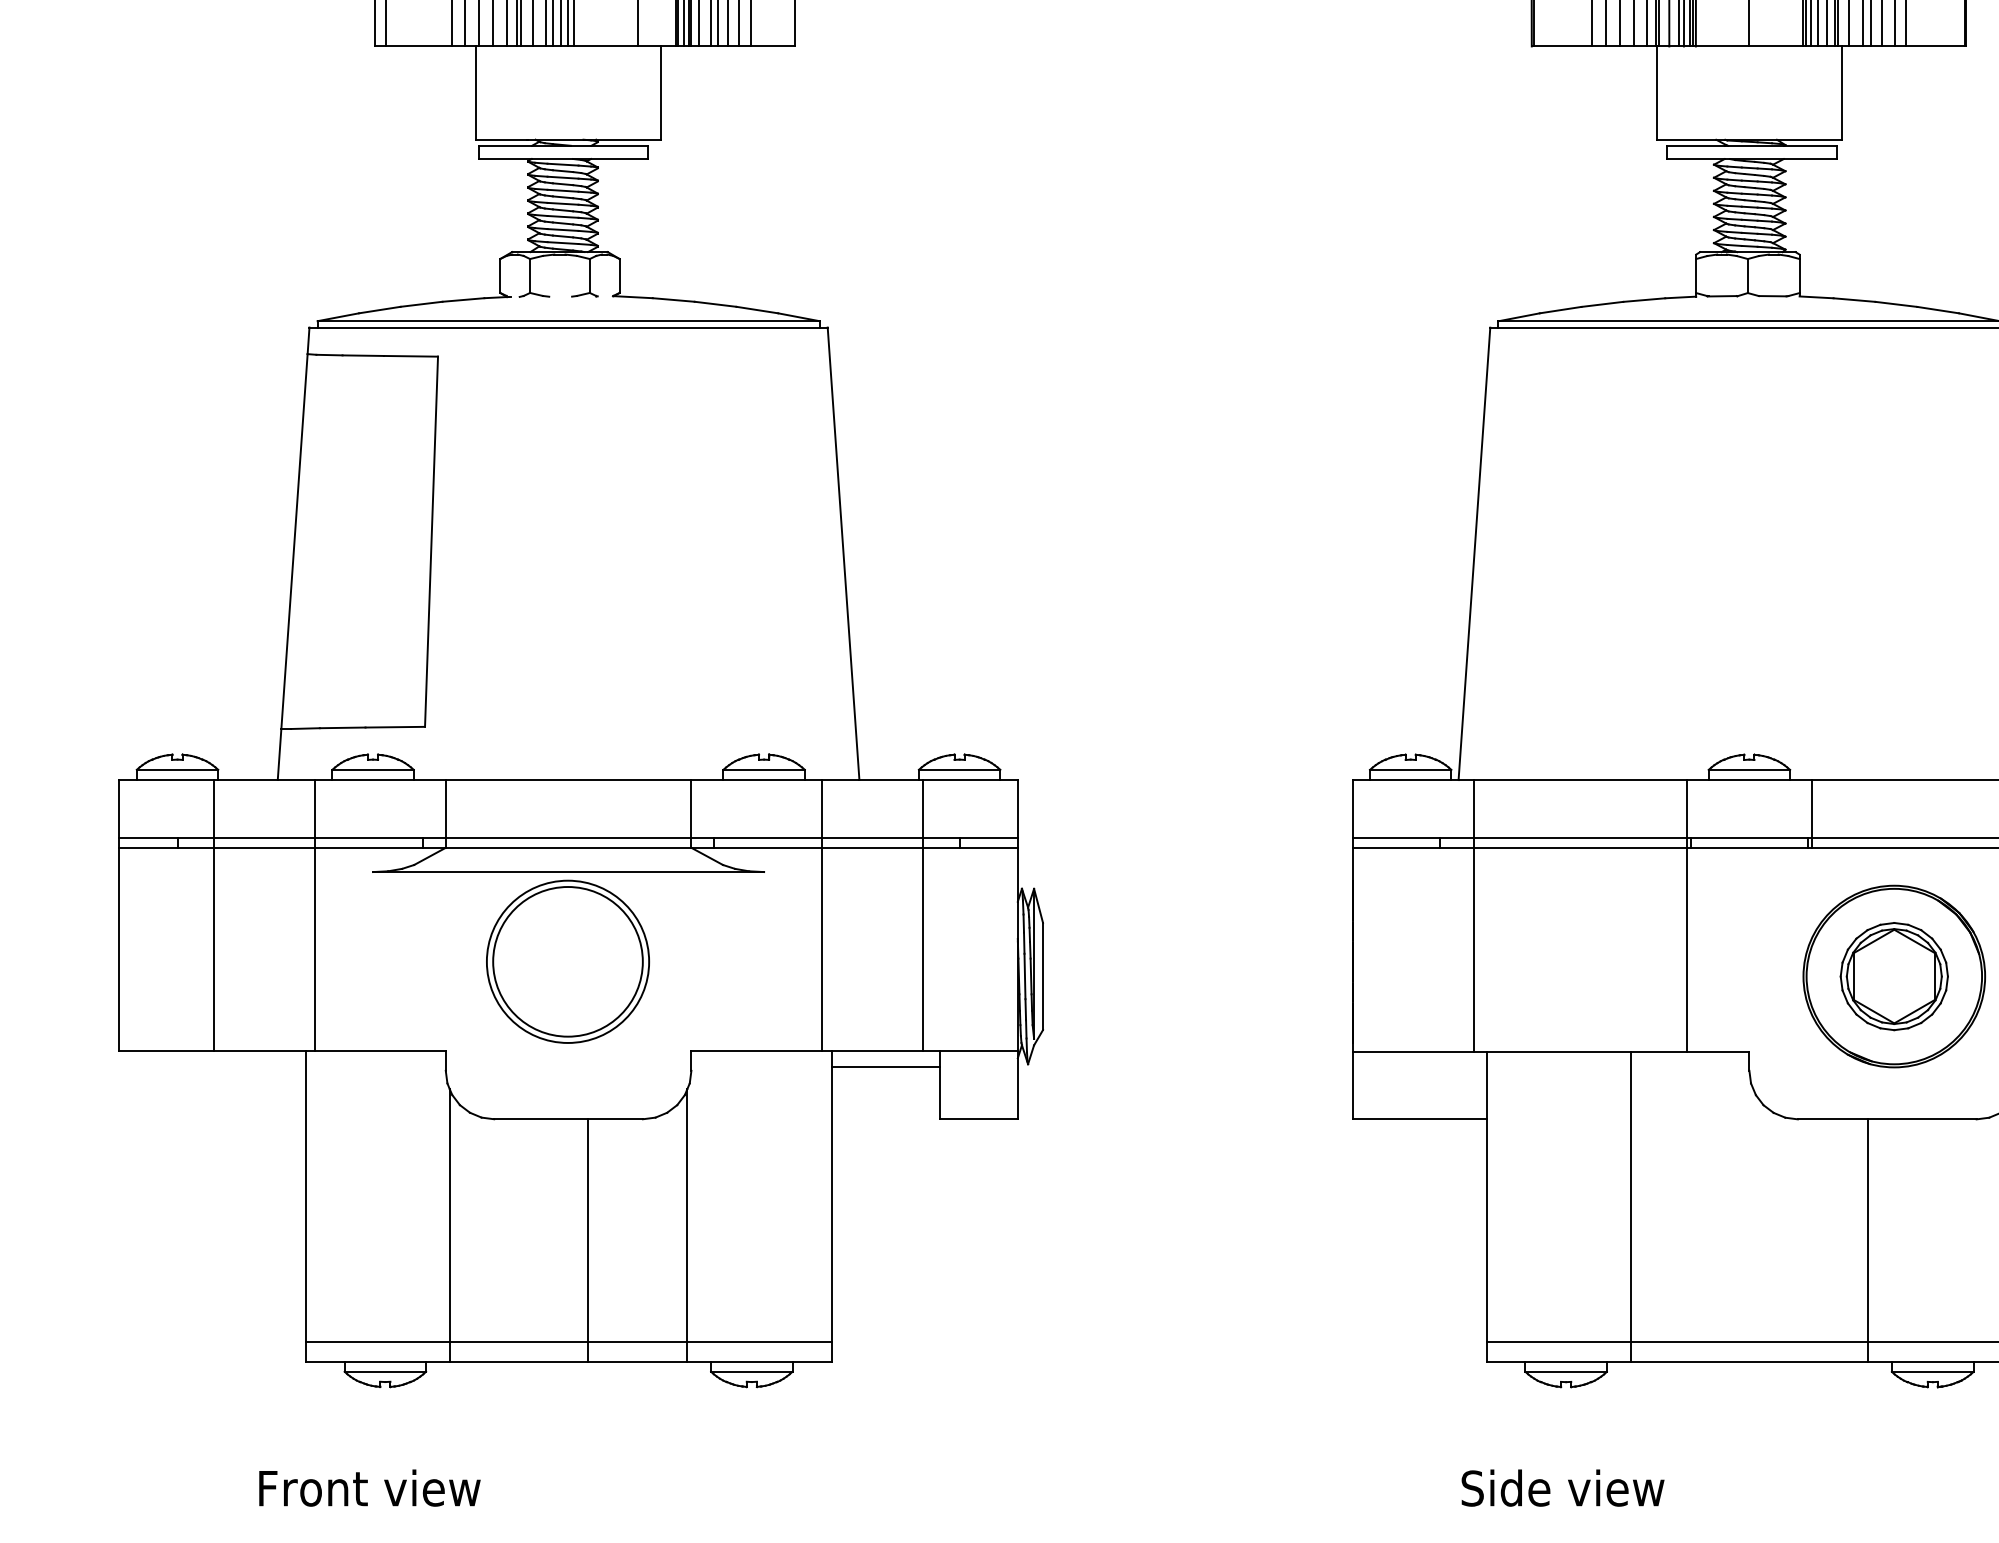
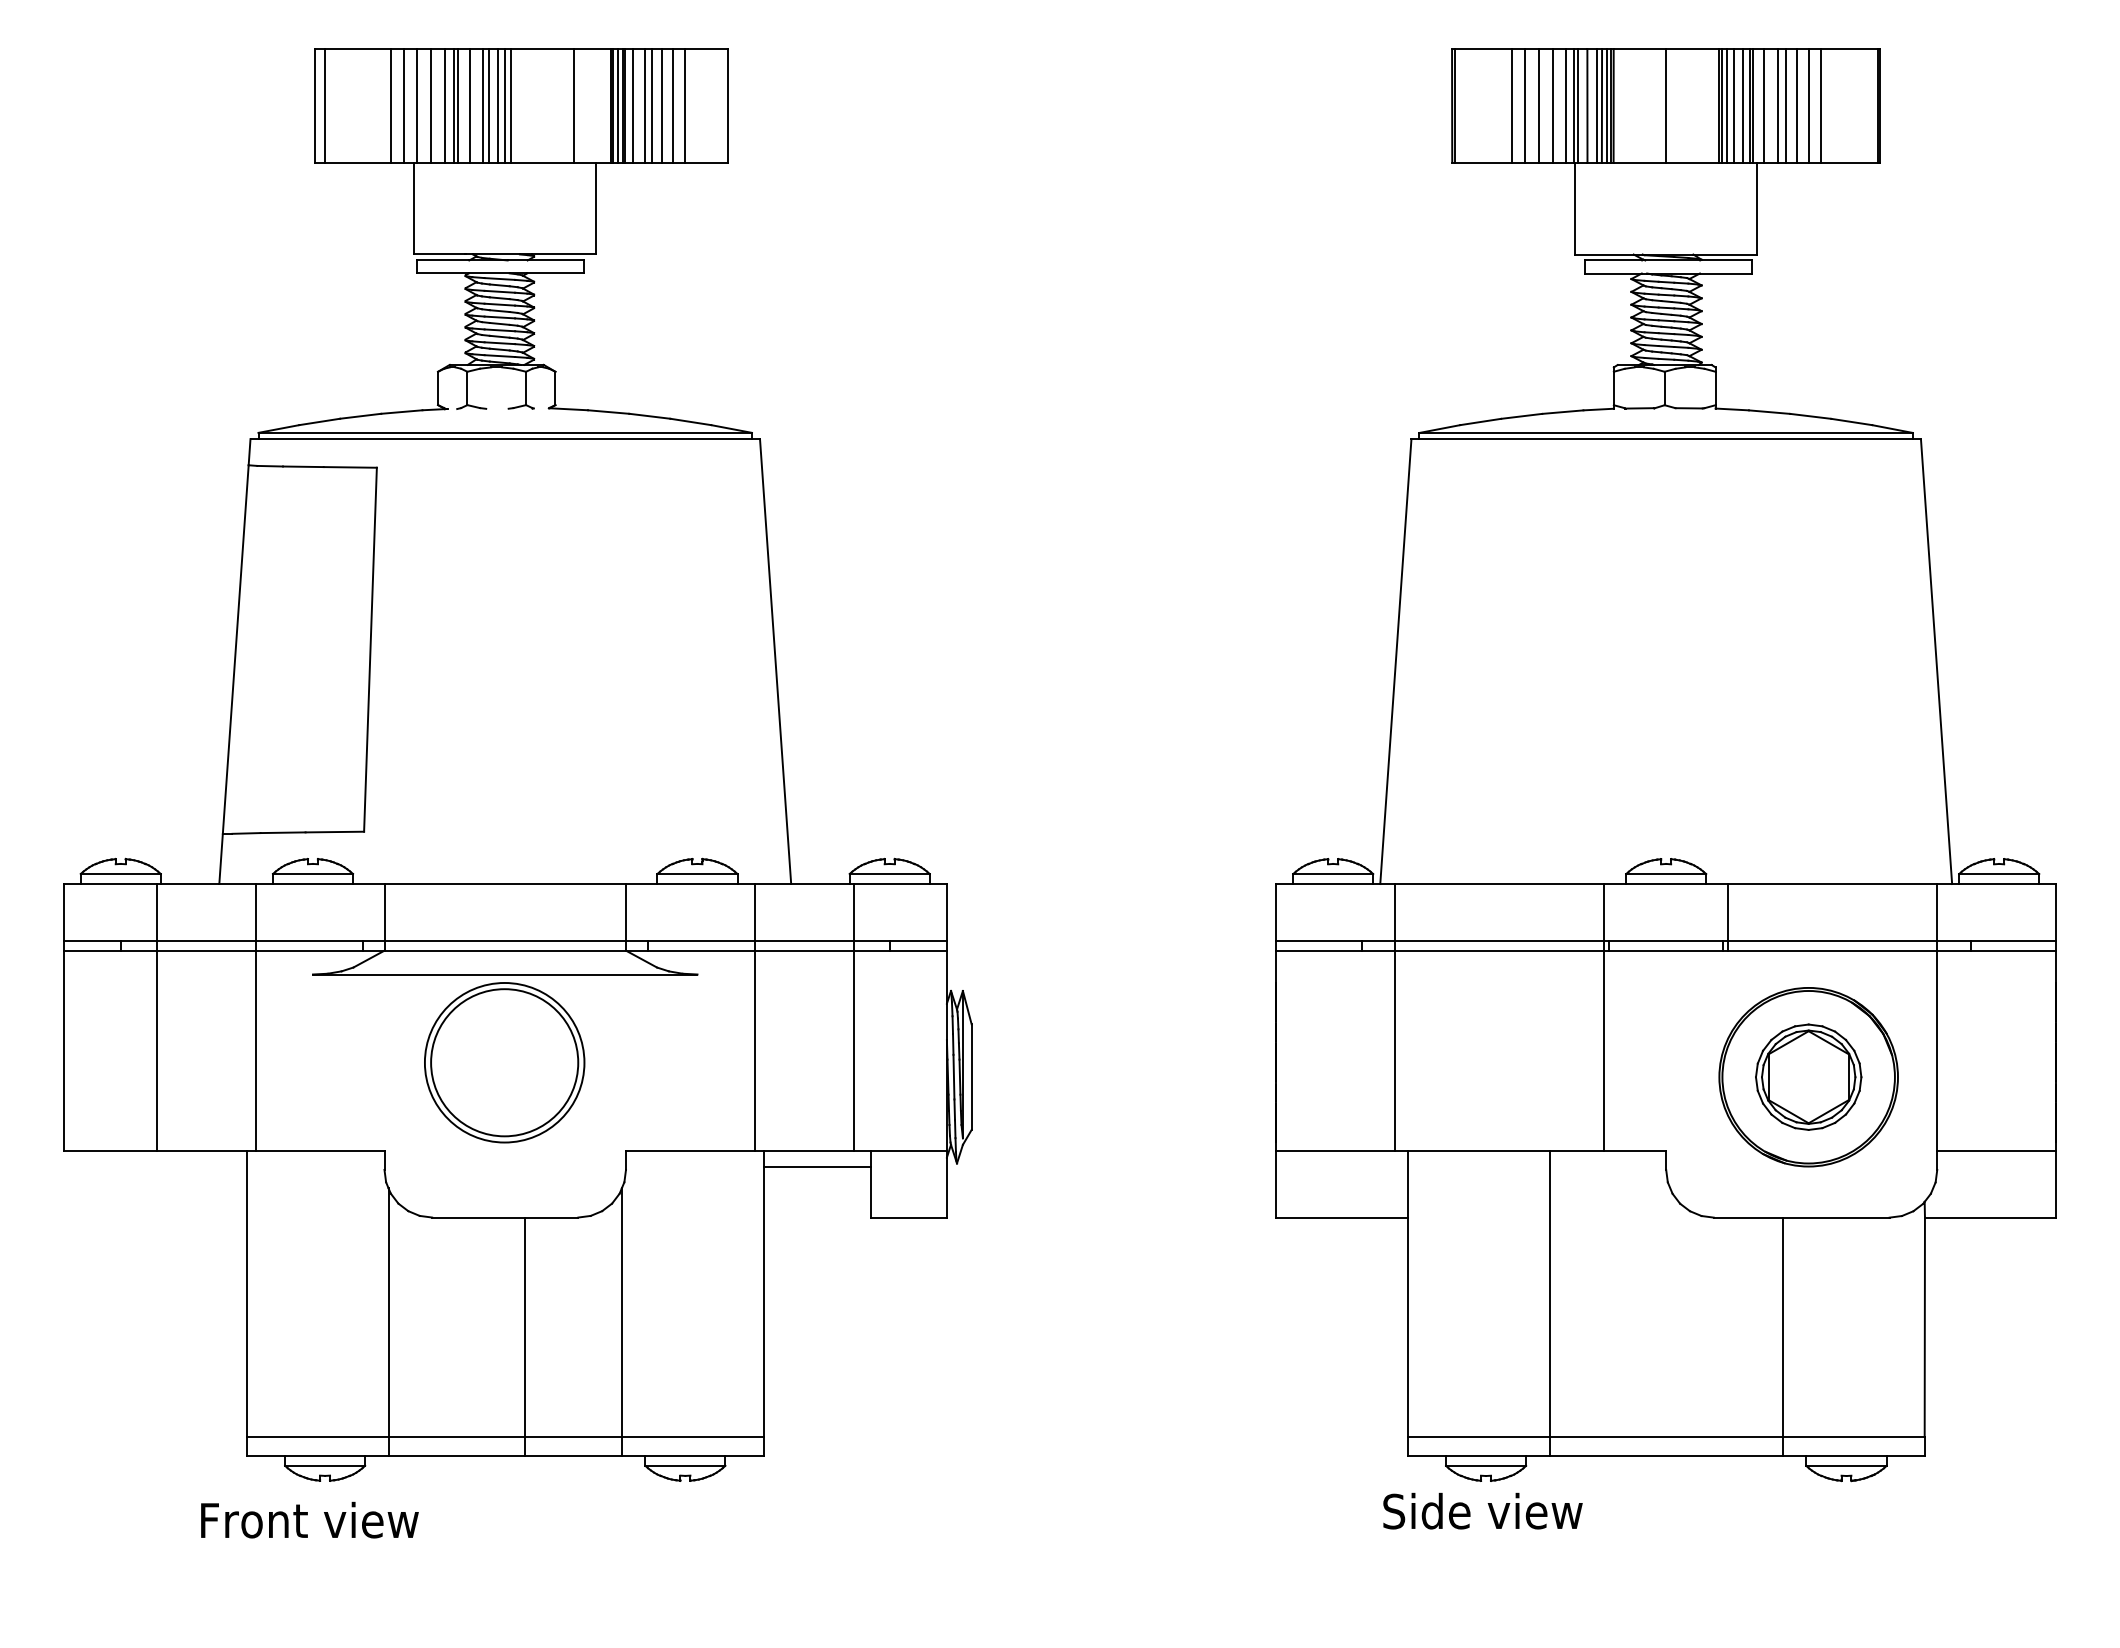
text: (369, 1487) -> (309, 1519), moved
text: (1562, 1487) -> (1482, 1510), moved

